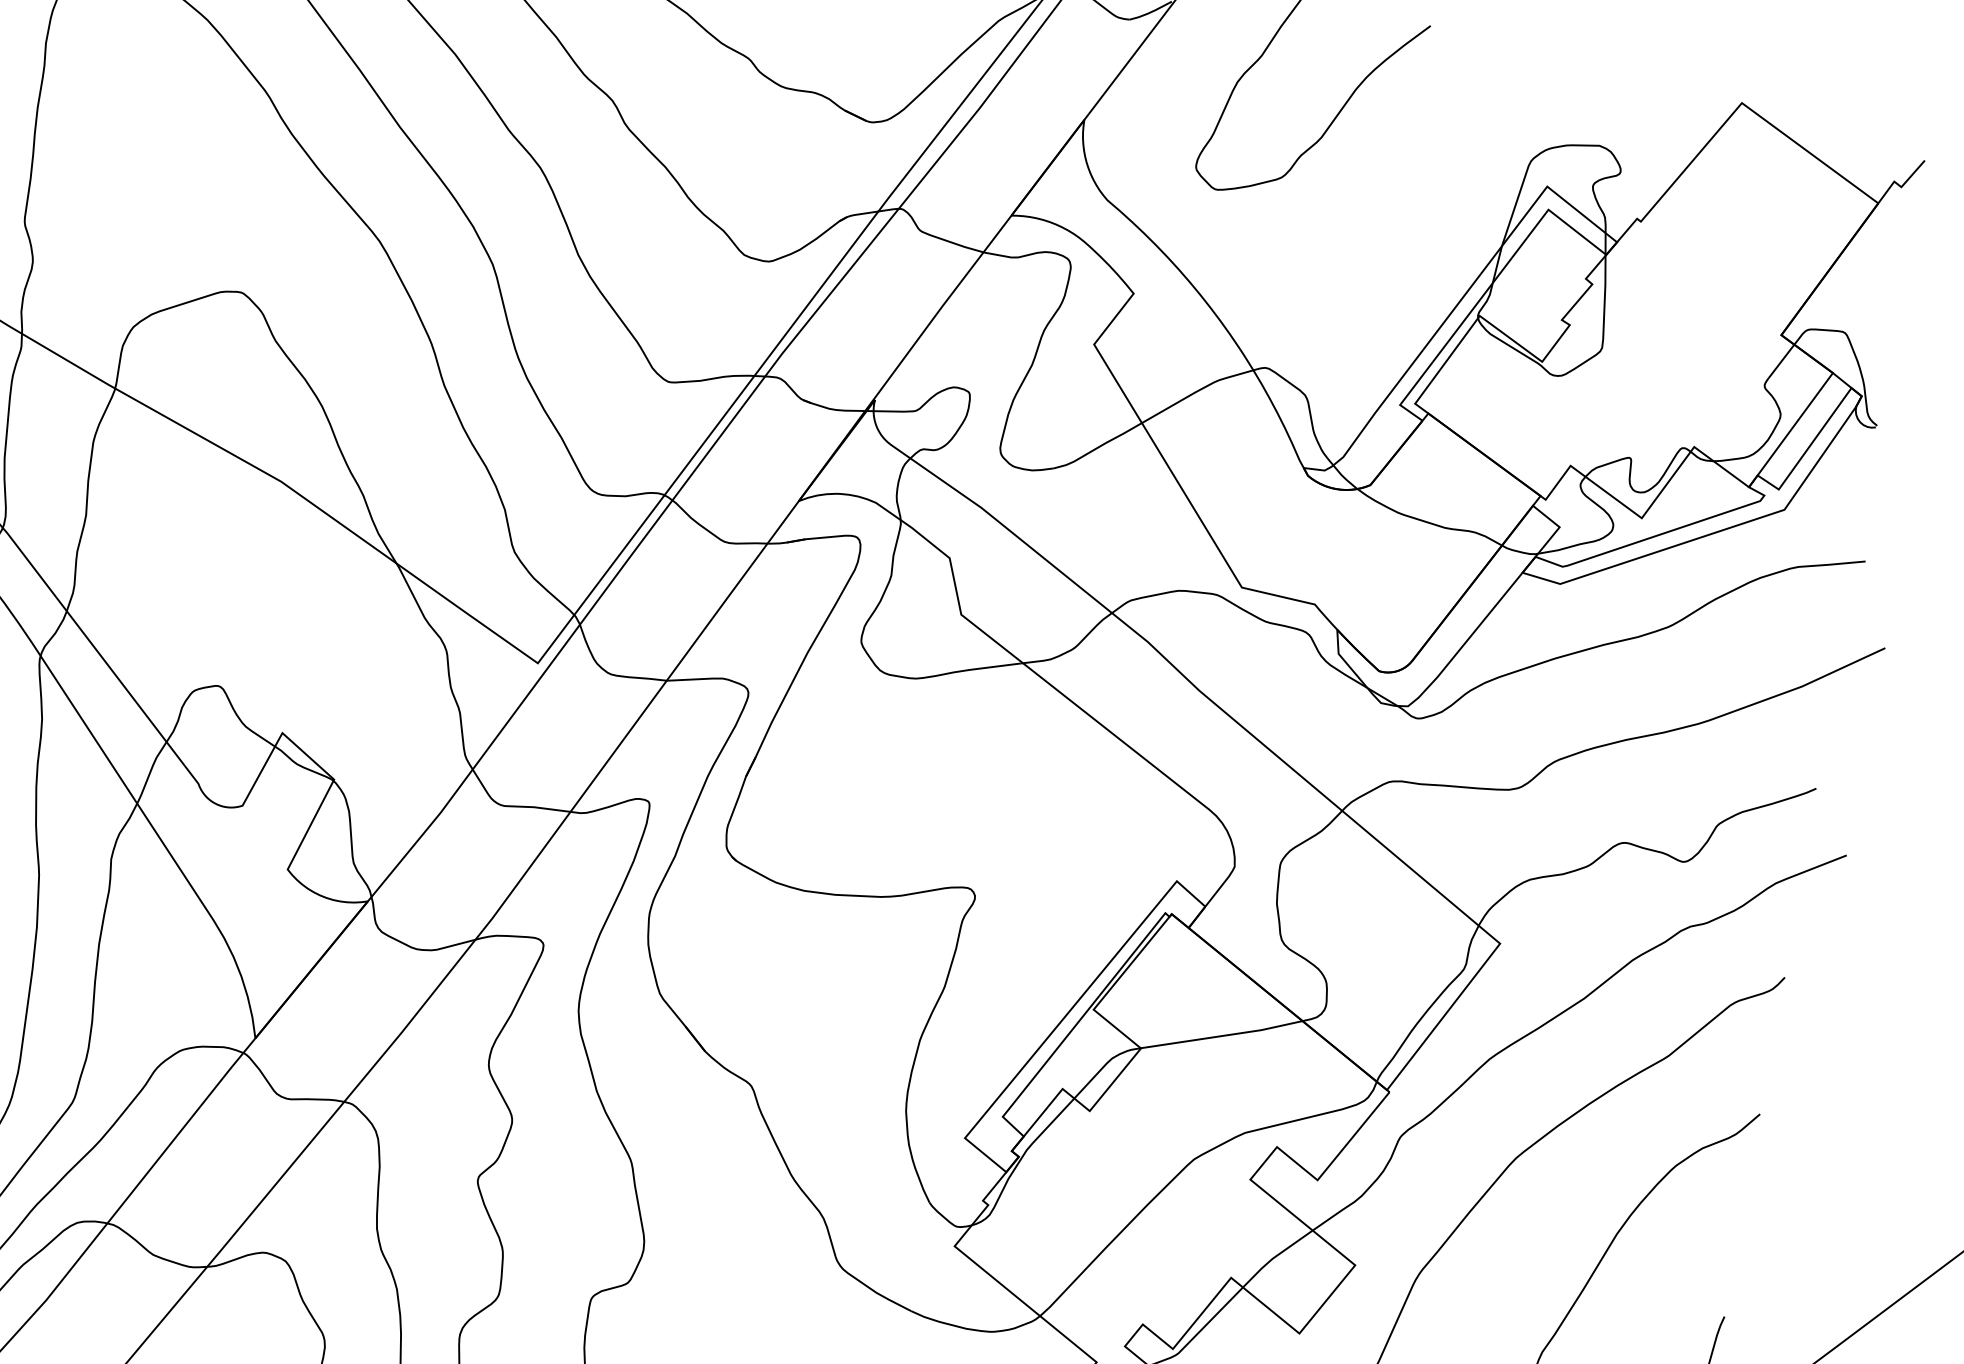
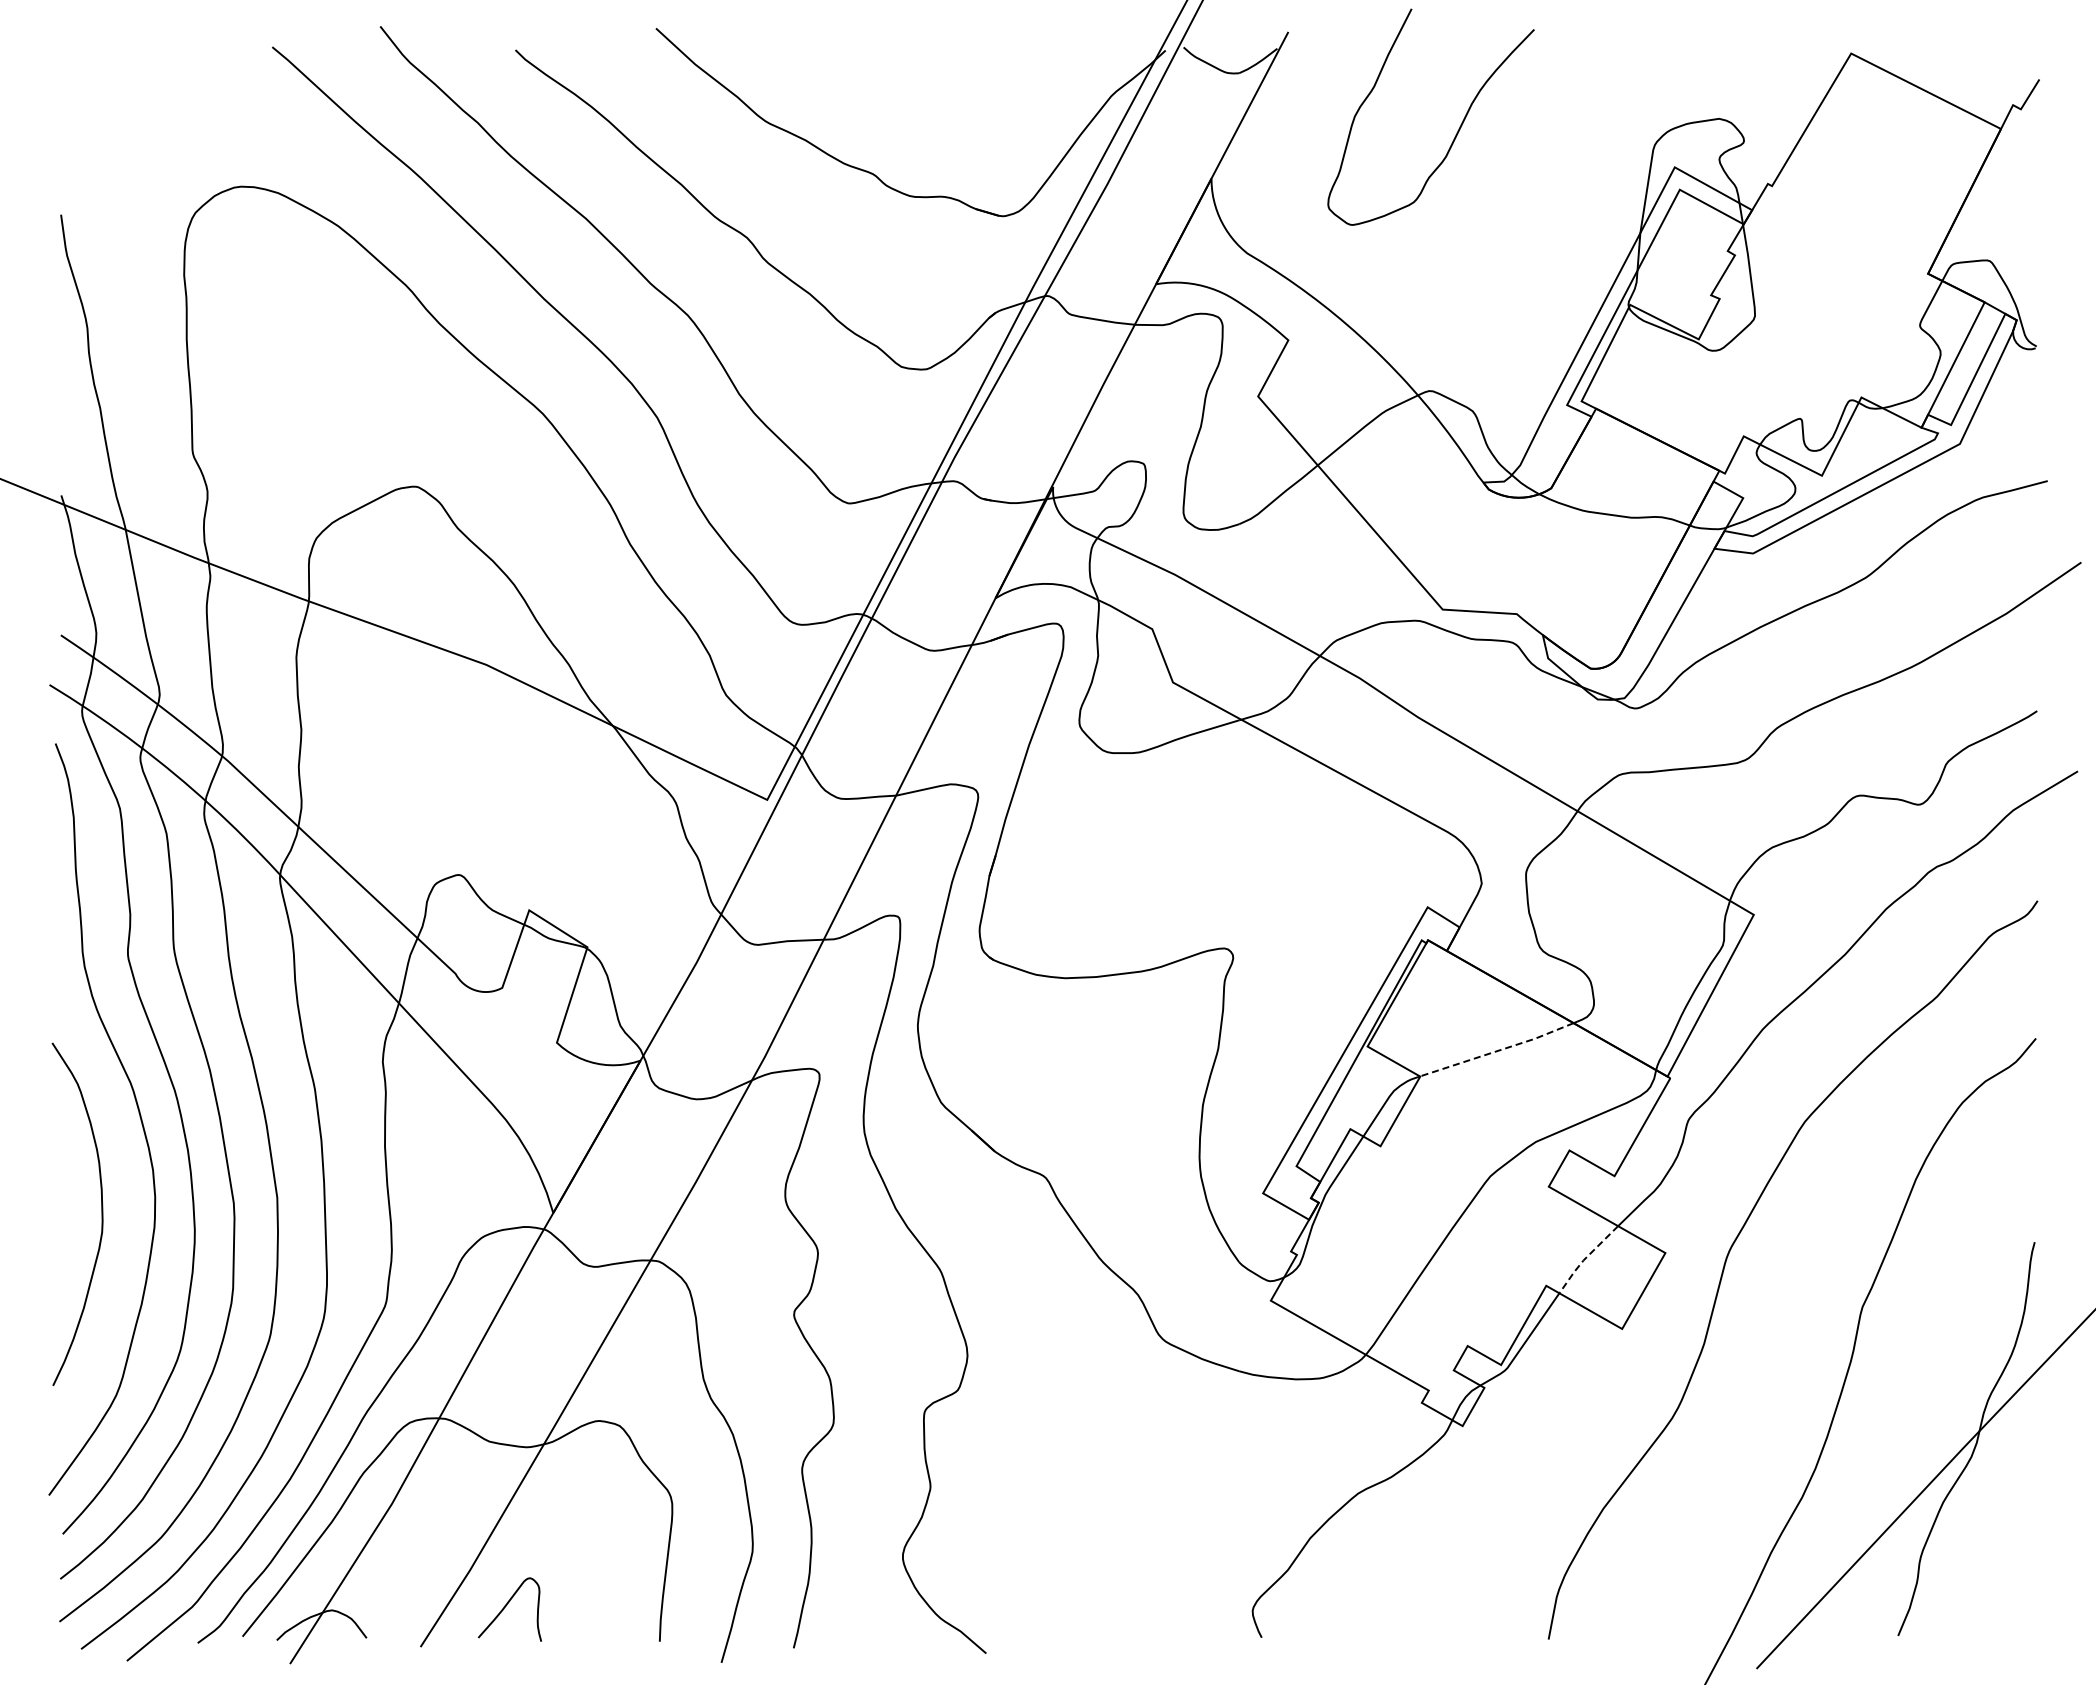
line: (1222, 1035) -> (1497, 1050), solid -> dashed
line: (1274, 1258) -> (1585, 1259), solid -> dashed

